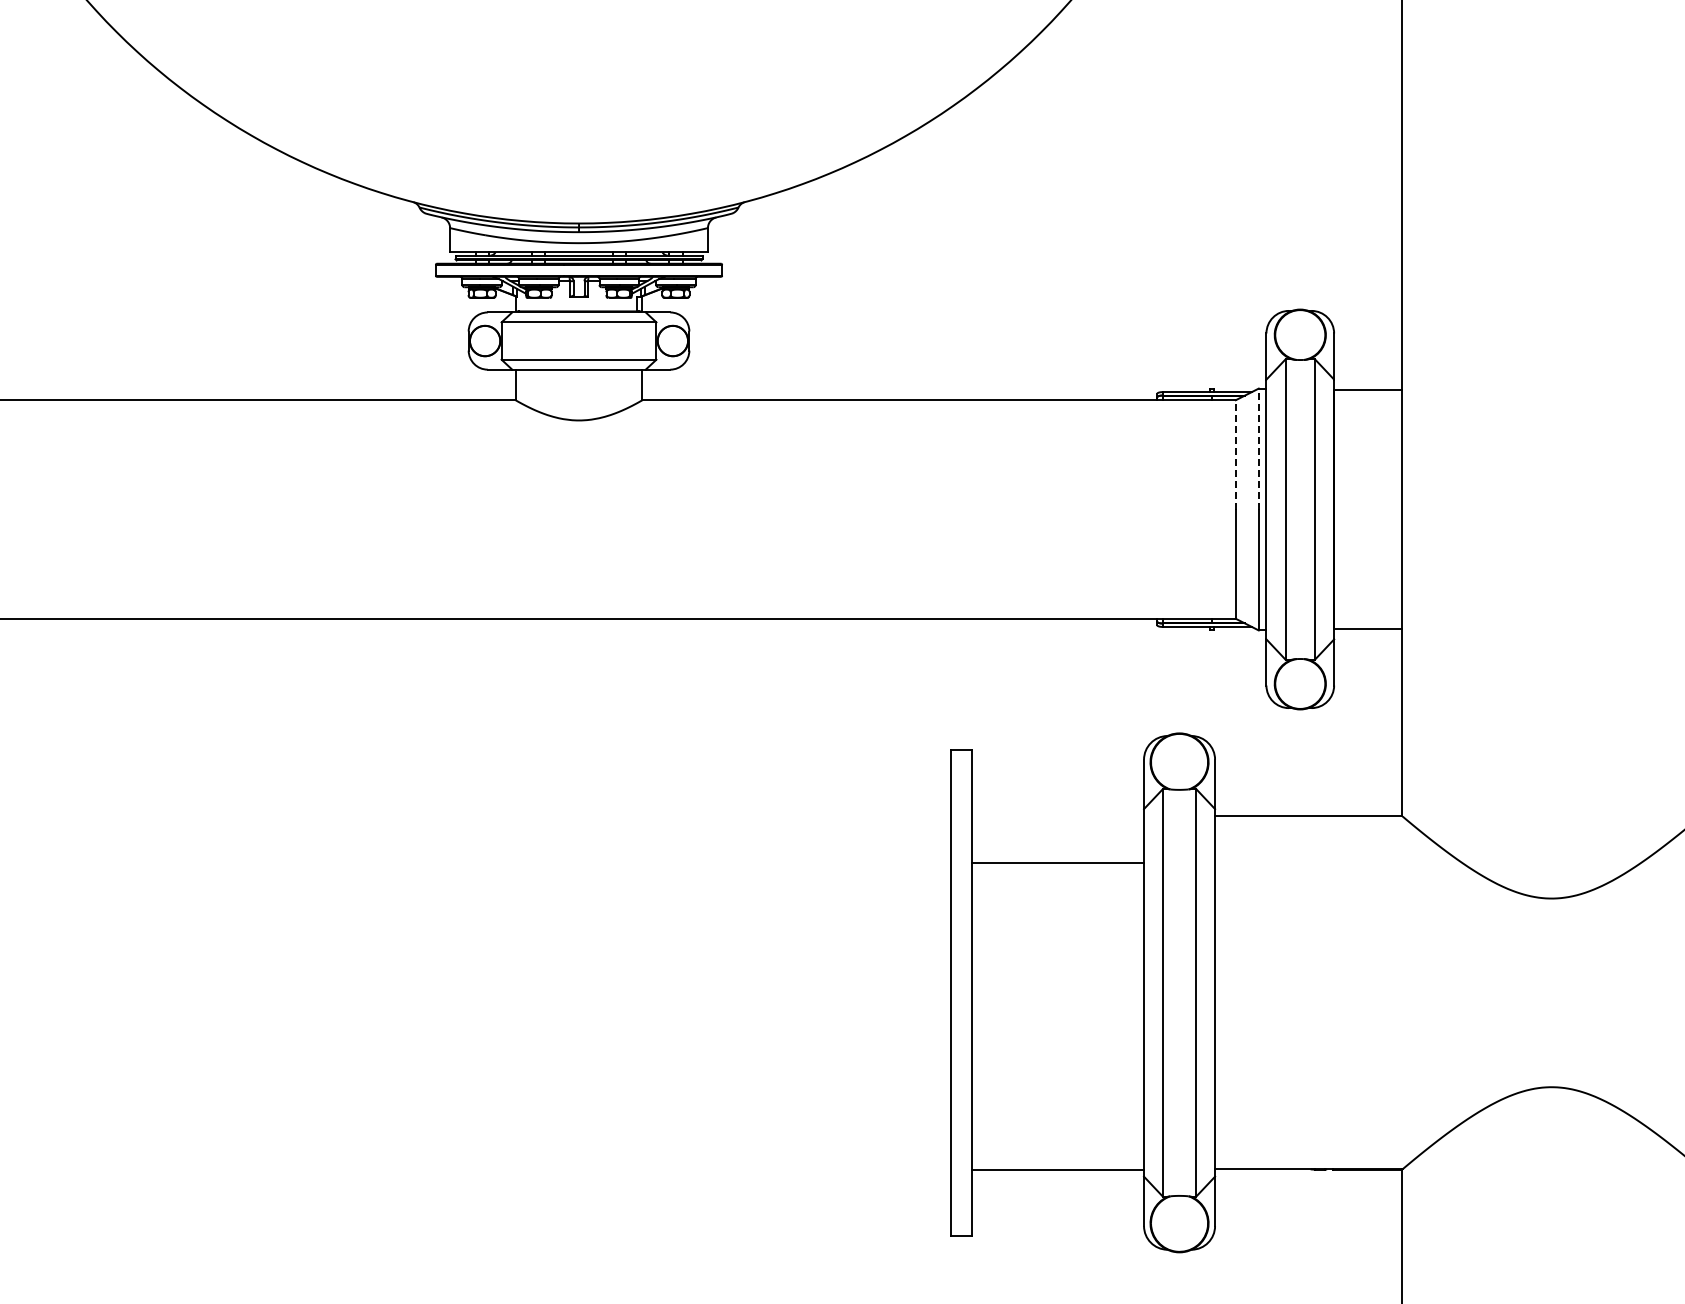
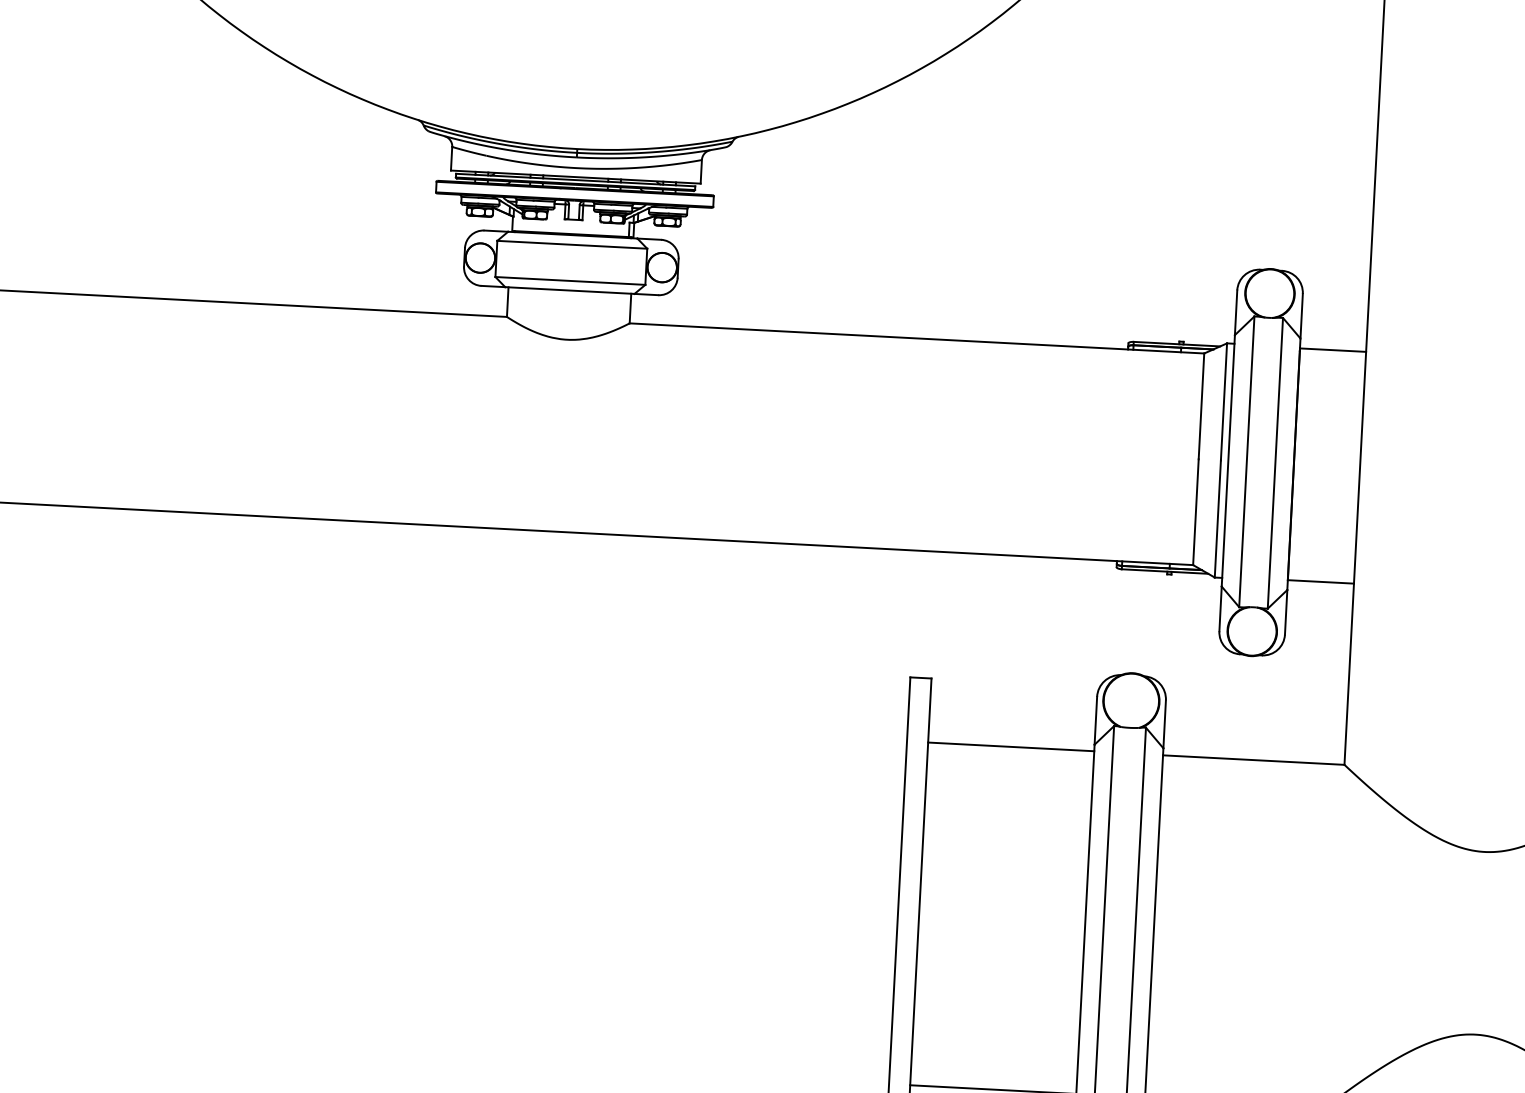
line: (1258, 448) -> (1223, 401), dashed -> solid
line: (1235, 454) -> (1201, 406), dashed -> solid
line: (1058, 862) -> (1011, 746), moved

